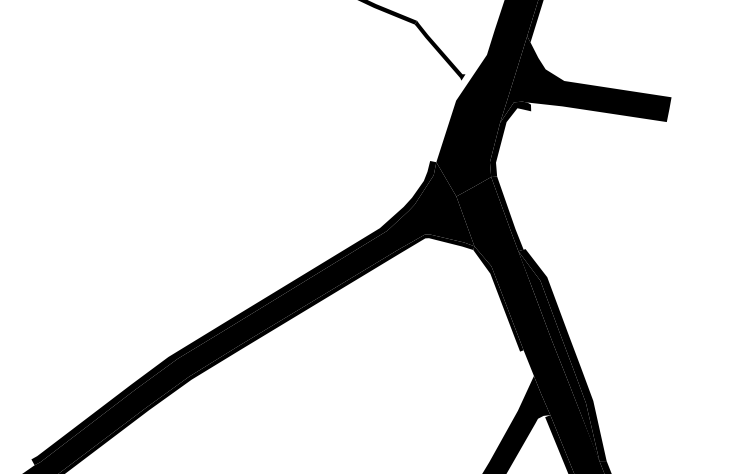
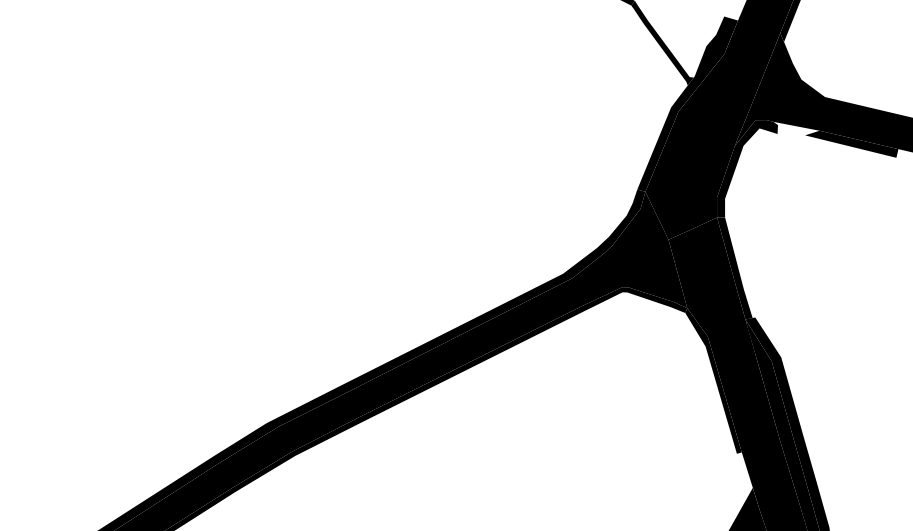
fill: (462, 94) -> (687, 104), added
fill: (586, 113) -> (851, 142), added

